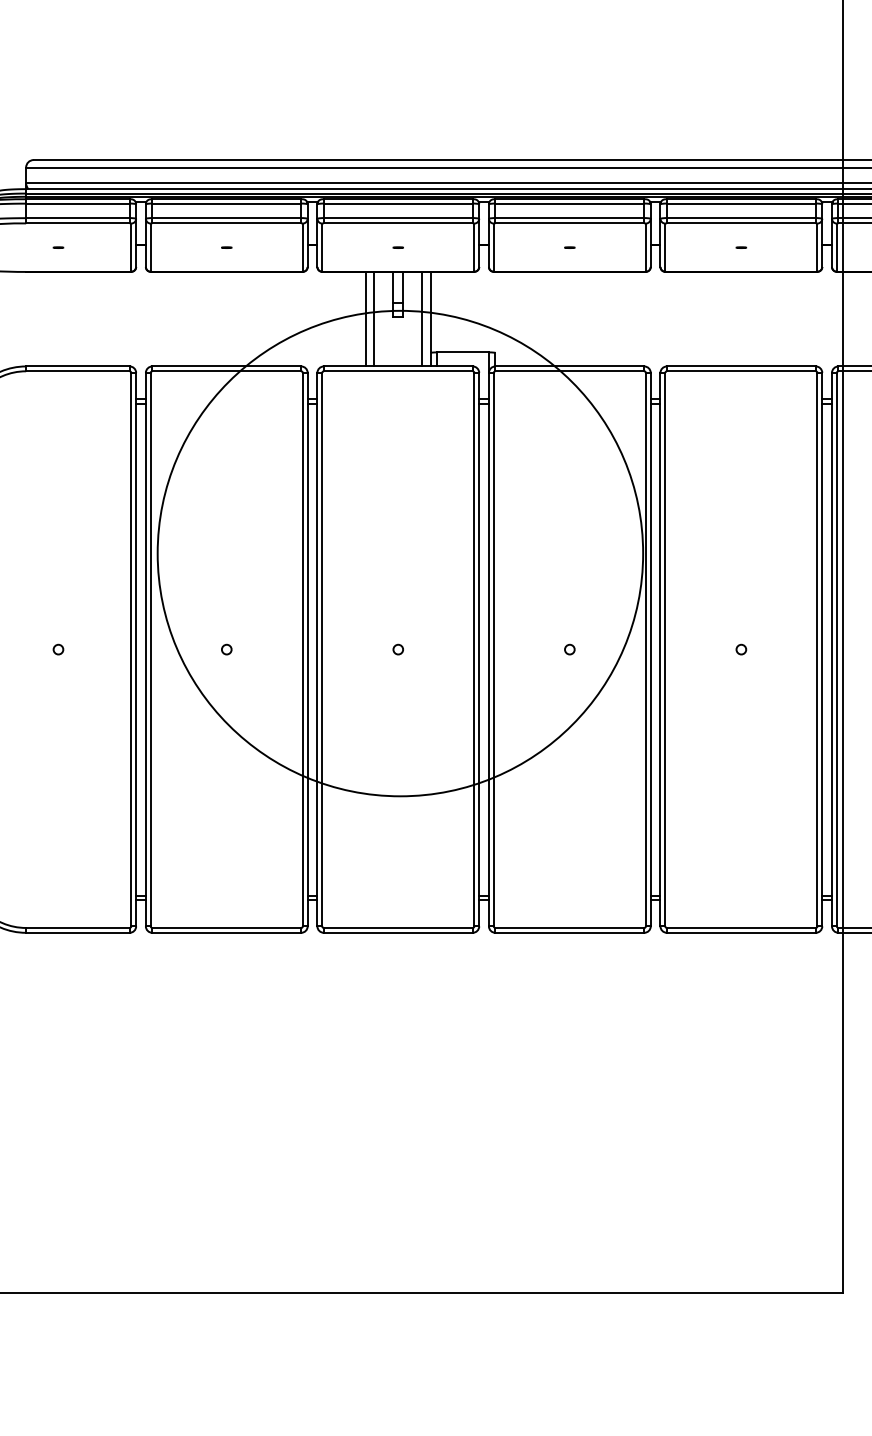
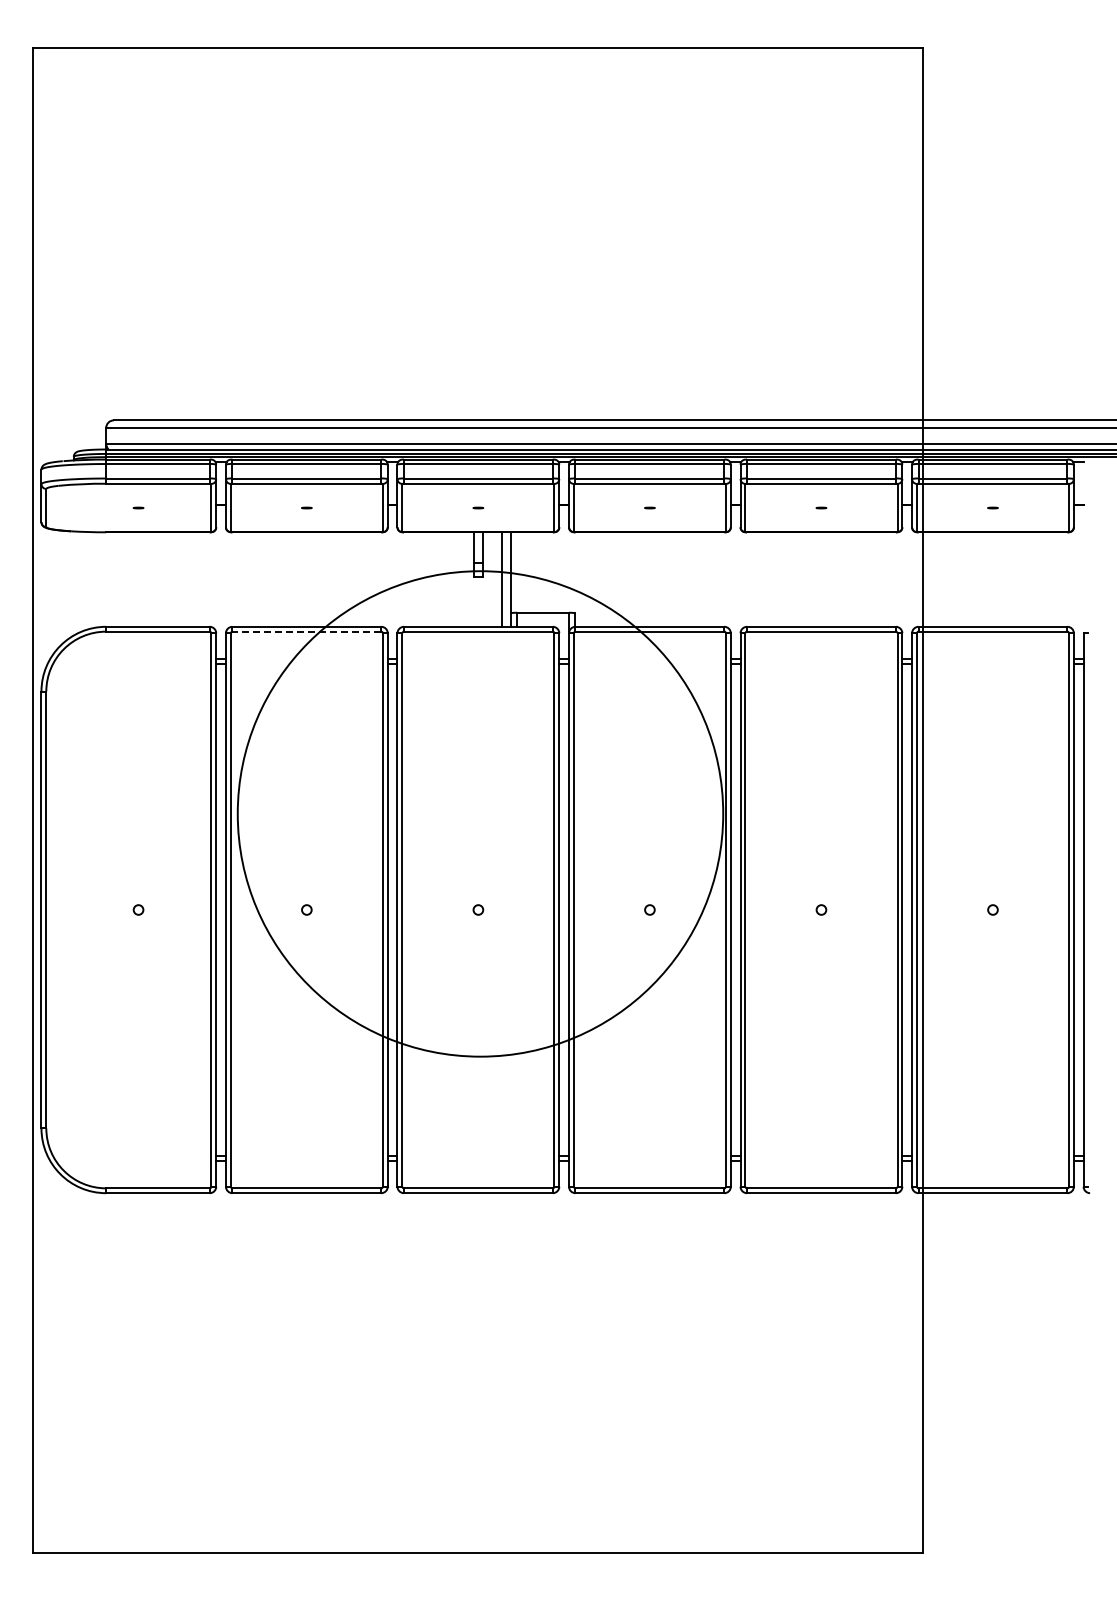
line: (366, 319) -> (446, 579), removed
line: (374, 319) -> (454, 579), removed
line: (226, 371) -> (306, 631), solid -> dashed

